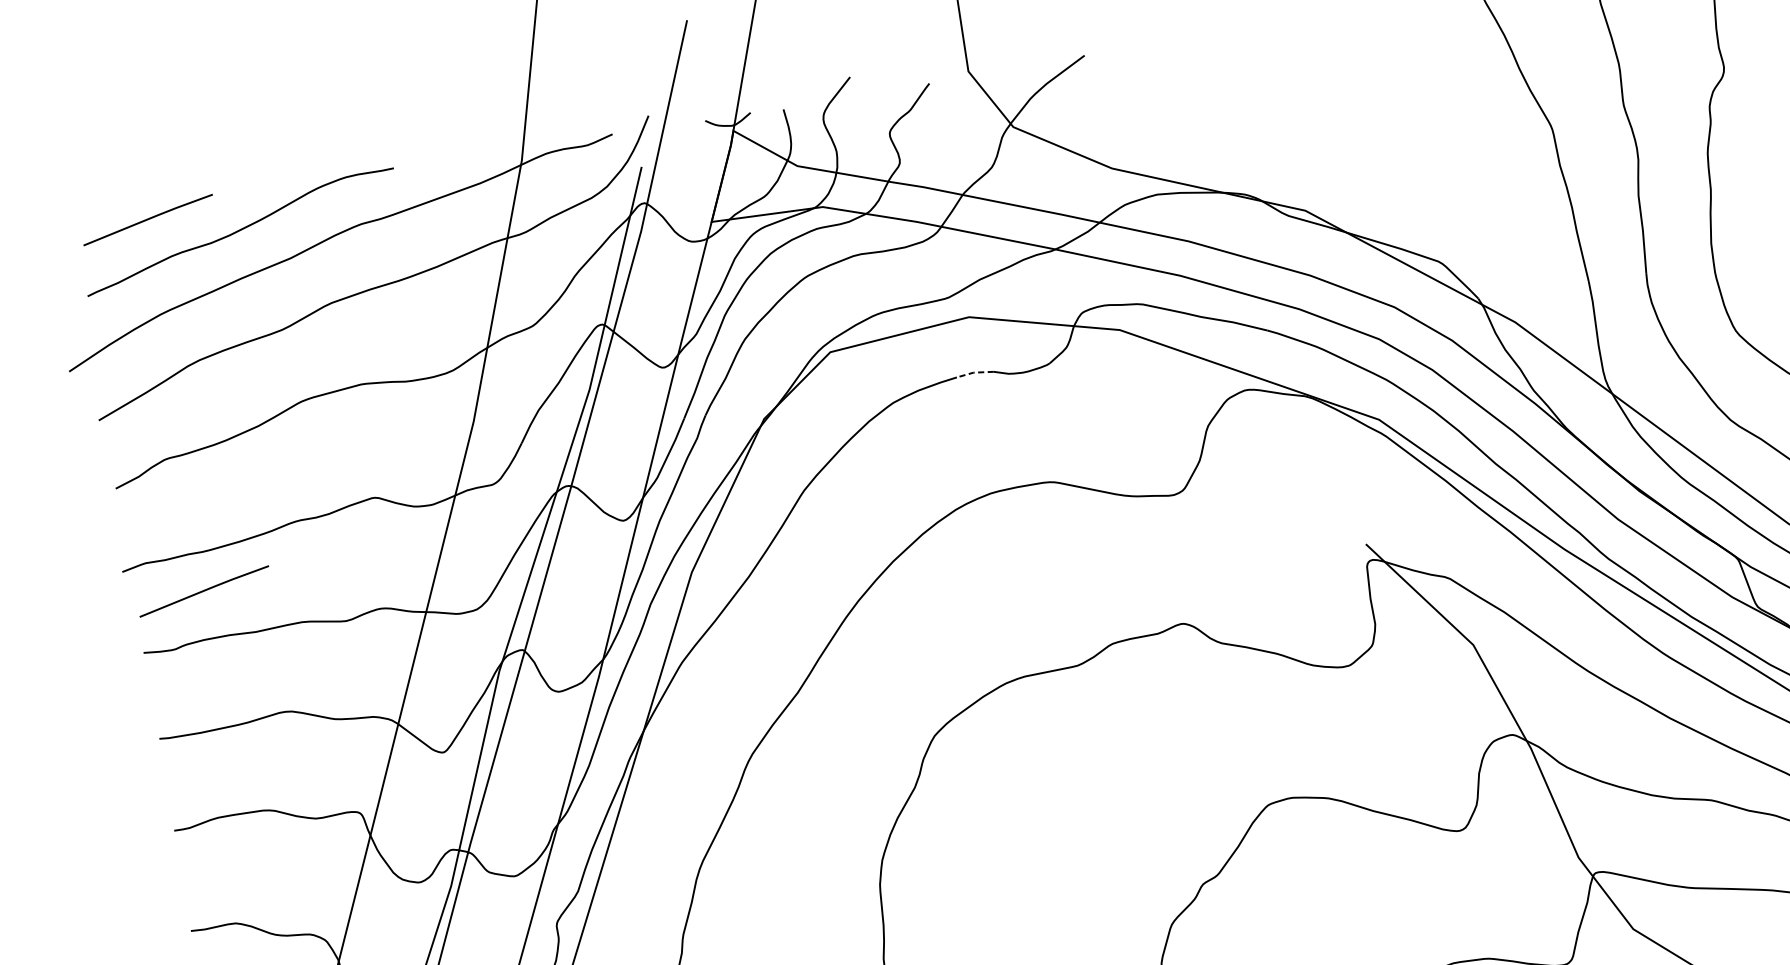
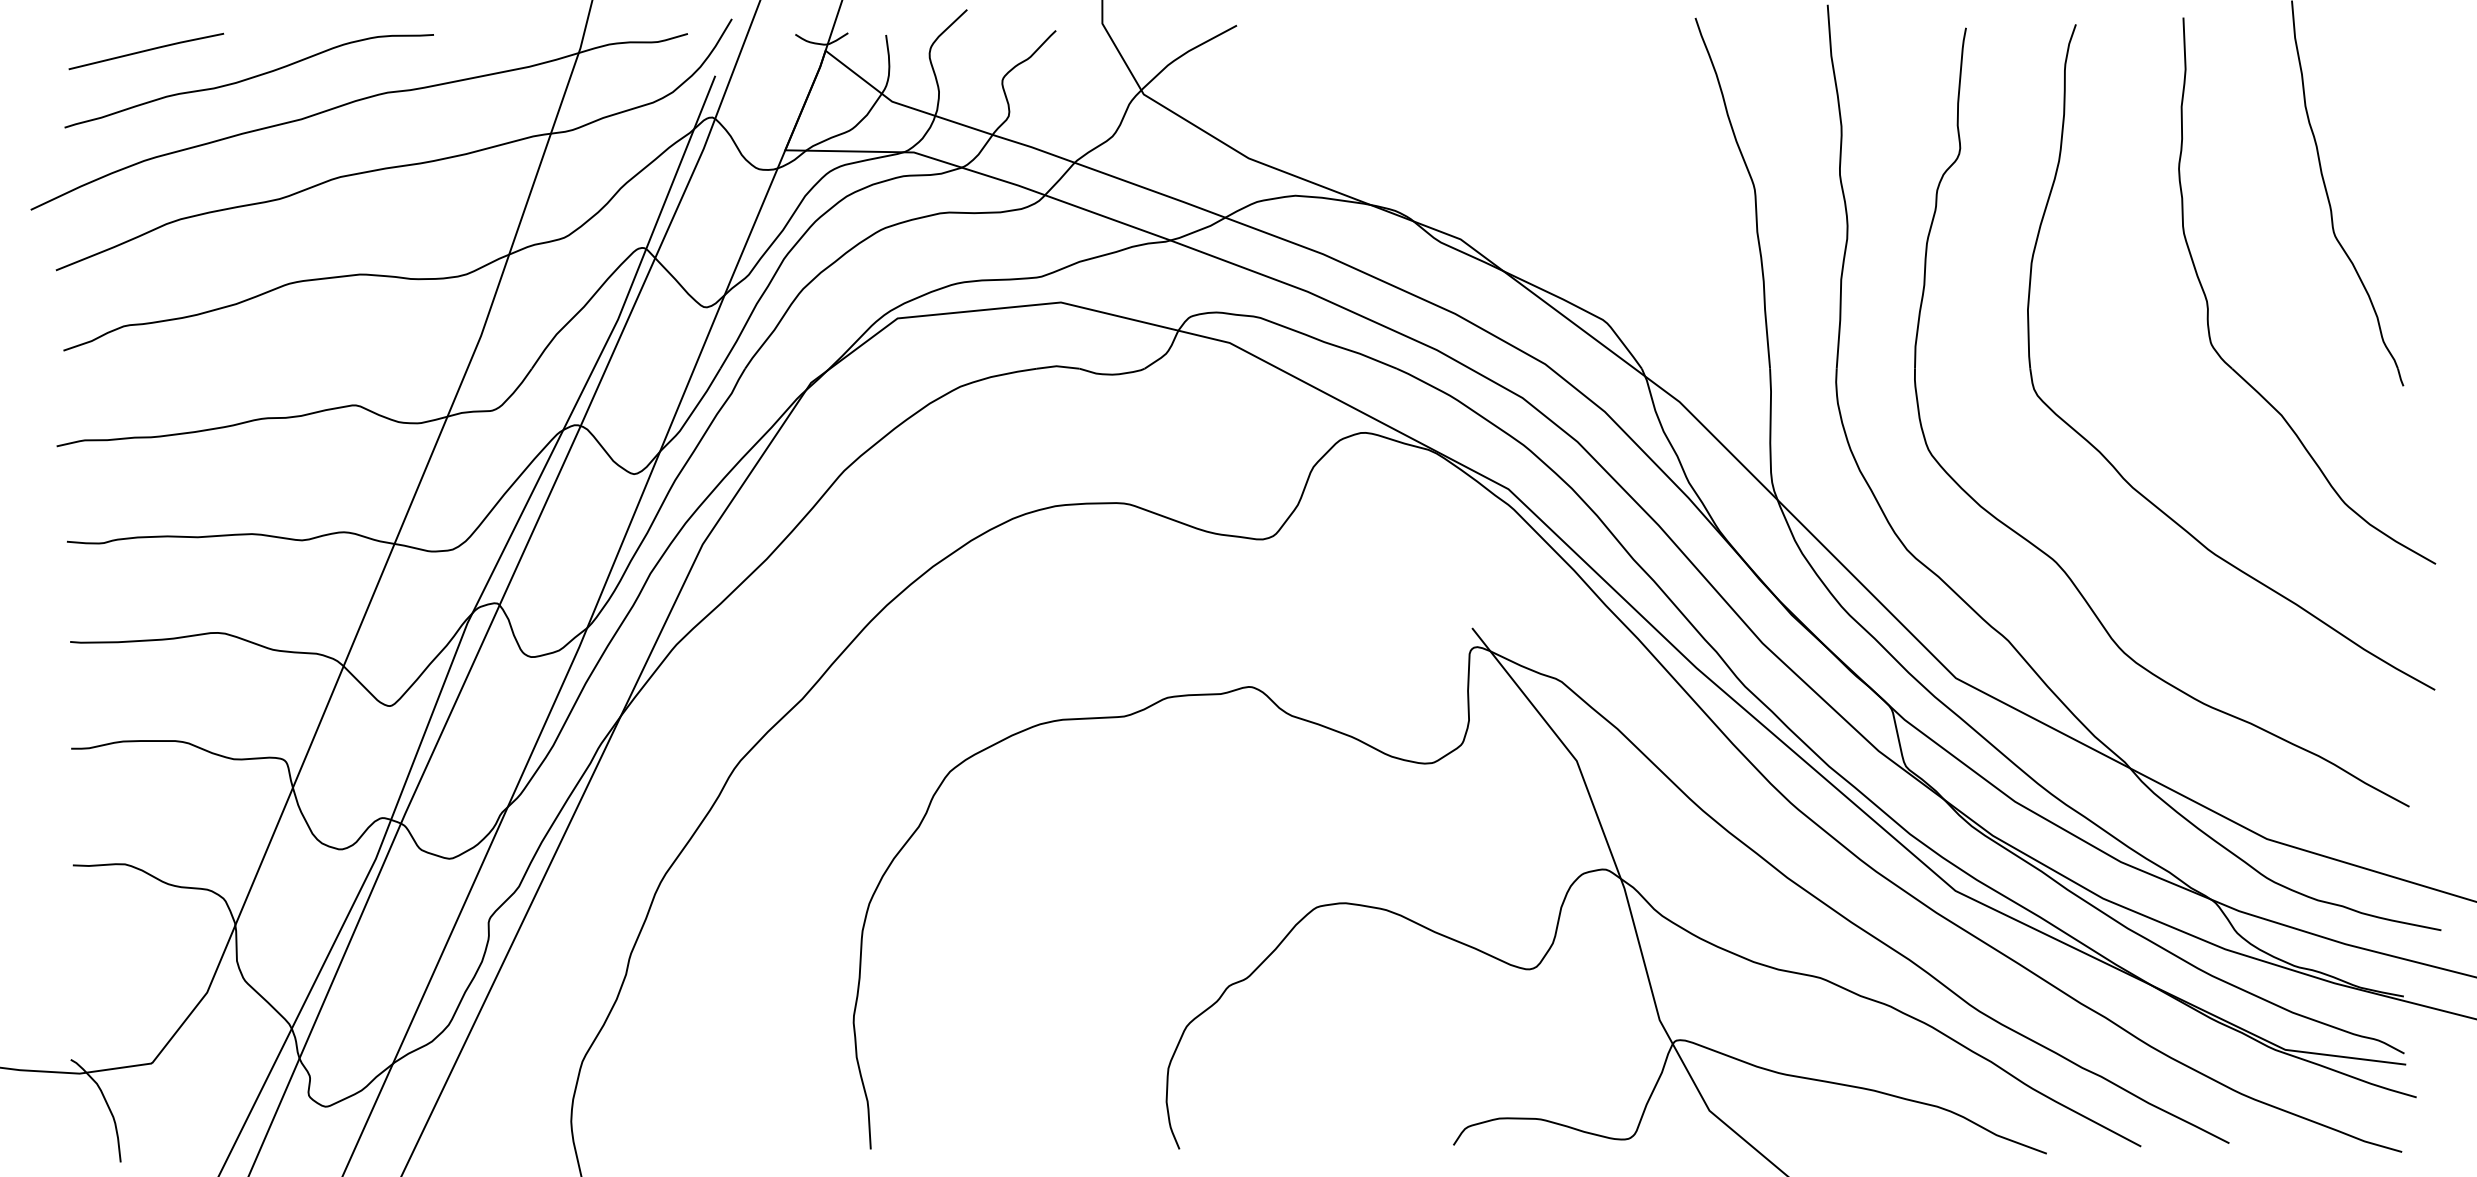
line: (974, 372) -> (1057, 366), dashed -> solid
line: (204, 591) -> (146, 482), removed

